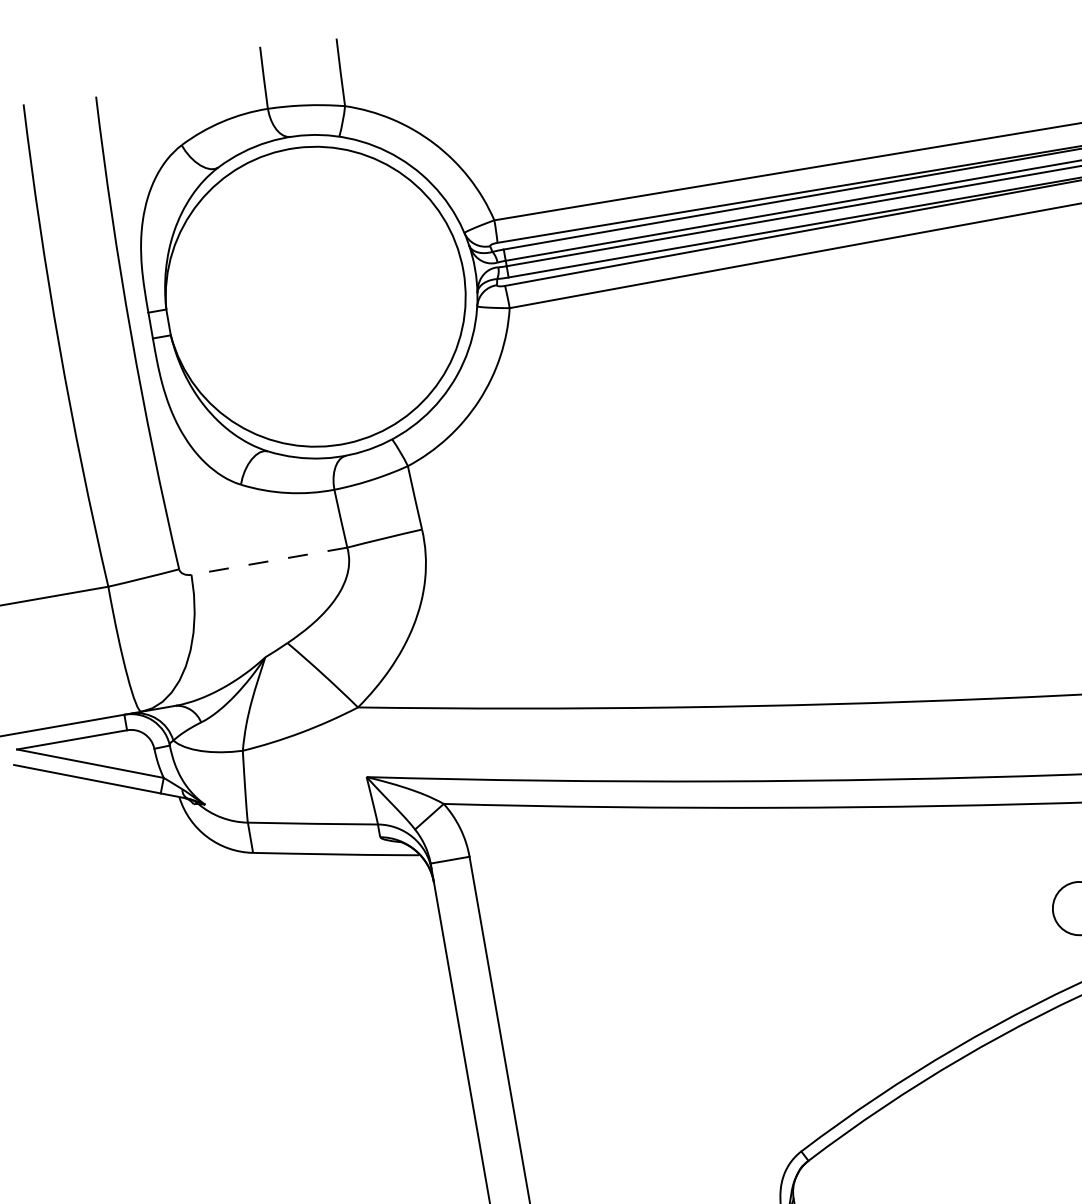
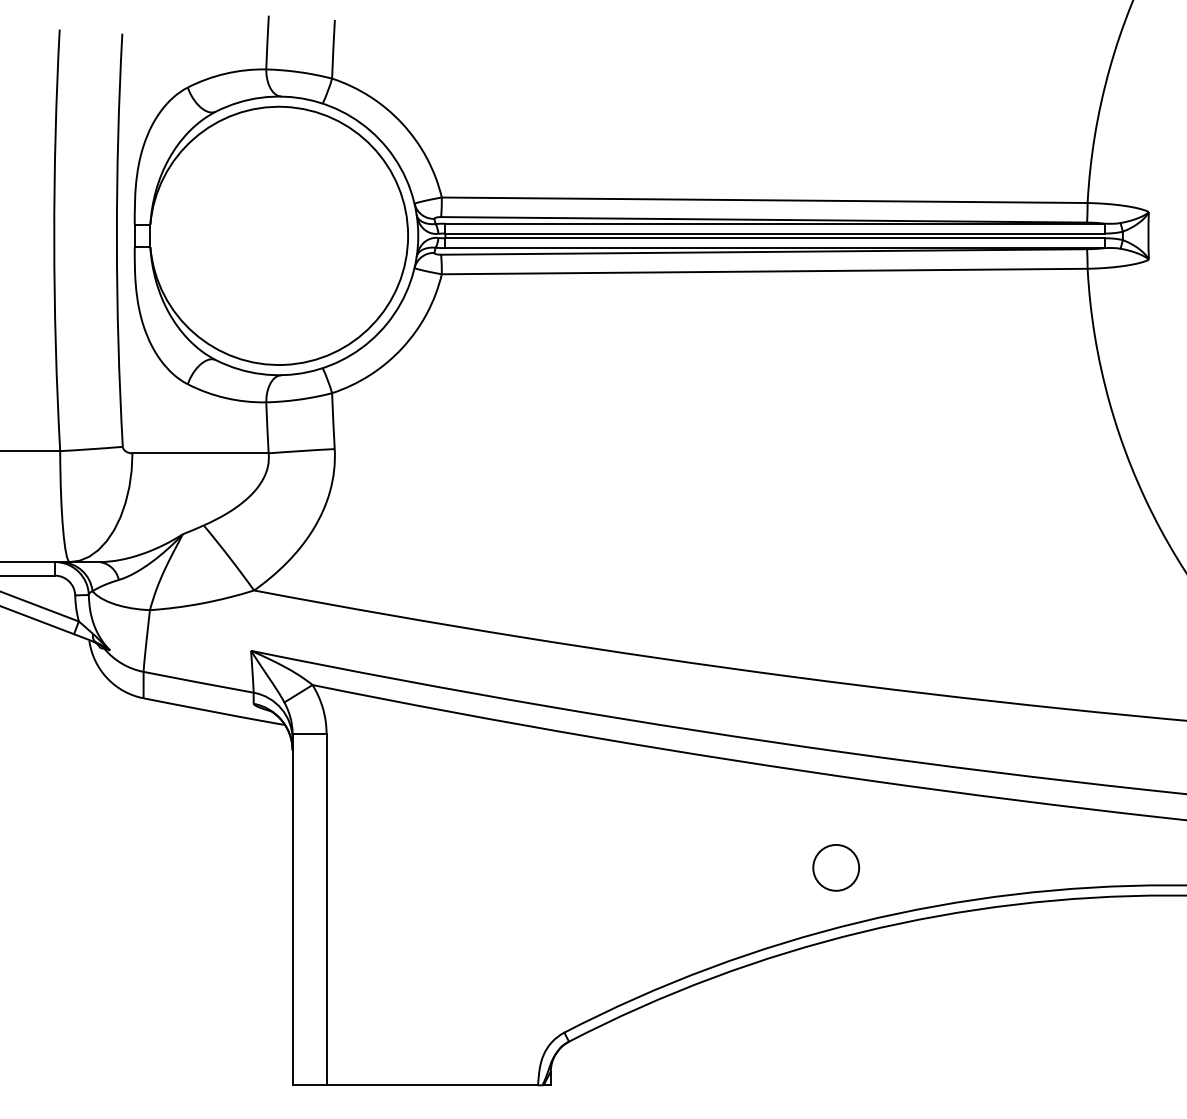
line: (269, 561) -> (200, 453), dashed -> solid

